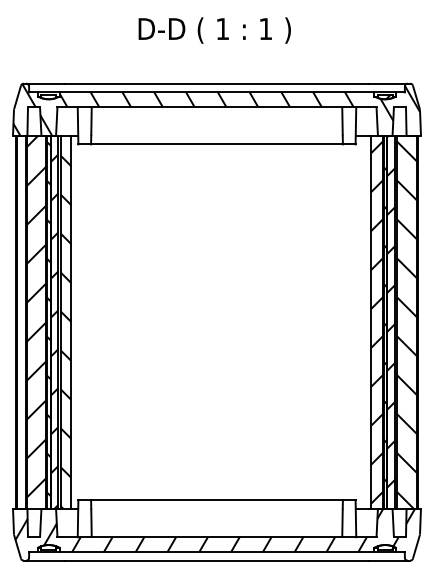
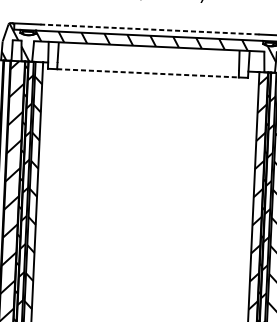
line: (217, 83) -> (150, 29), solid -> dashed
line: (216, 144) -> (147, 73), solid -> dashed

